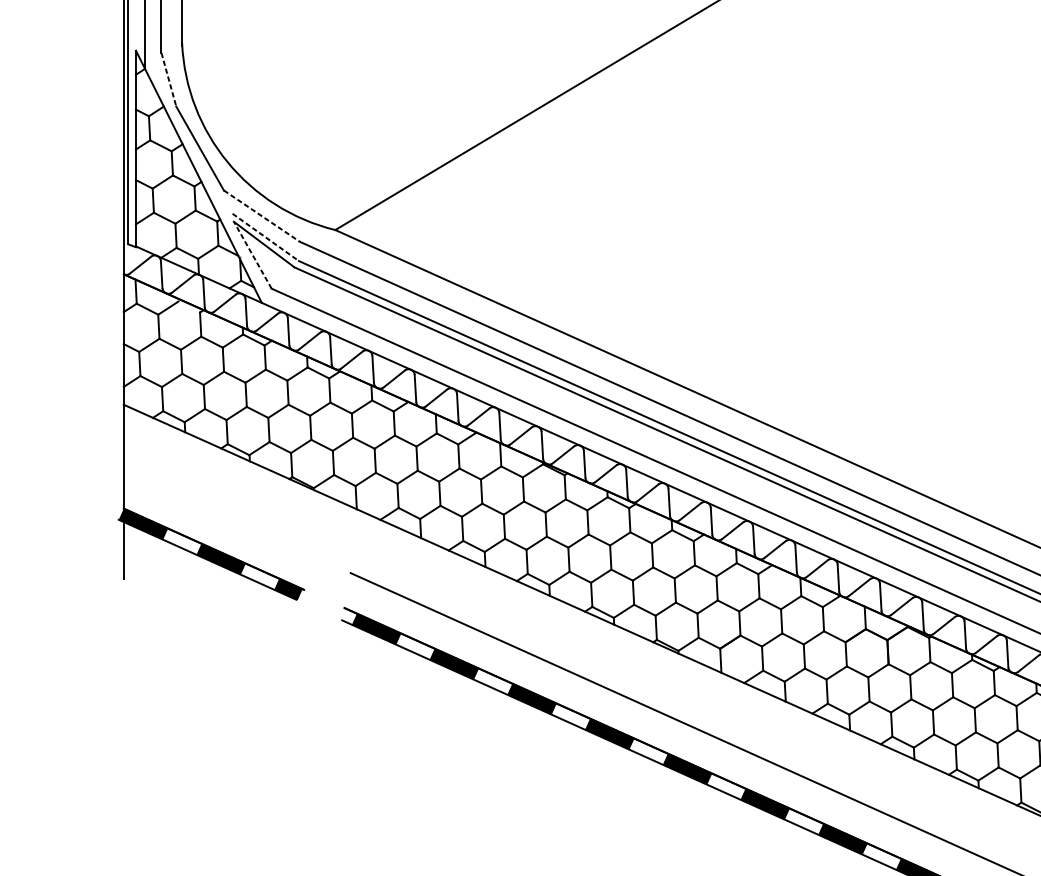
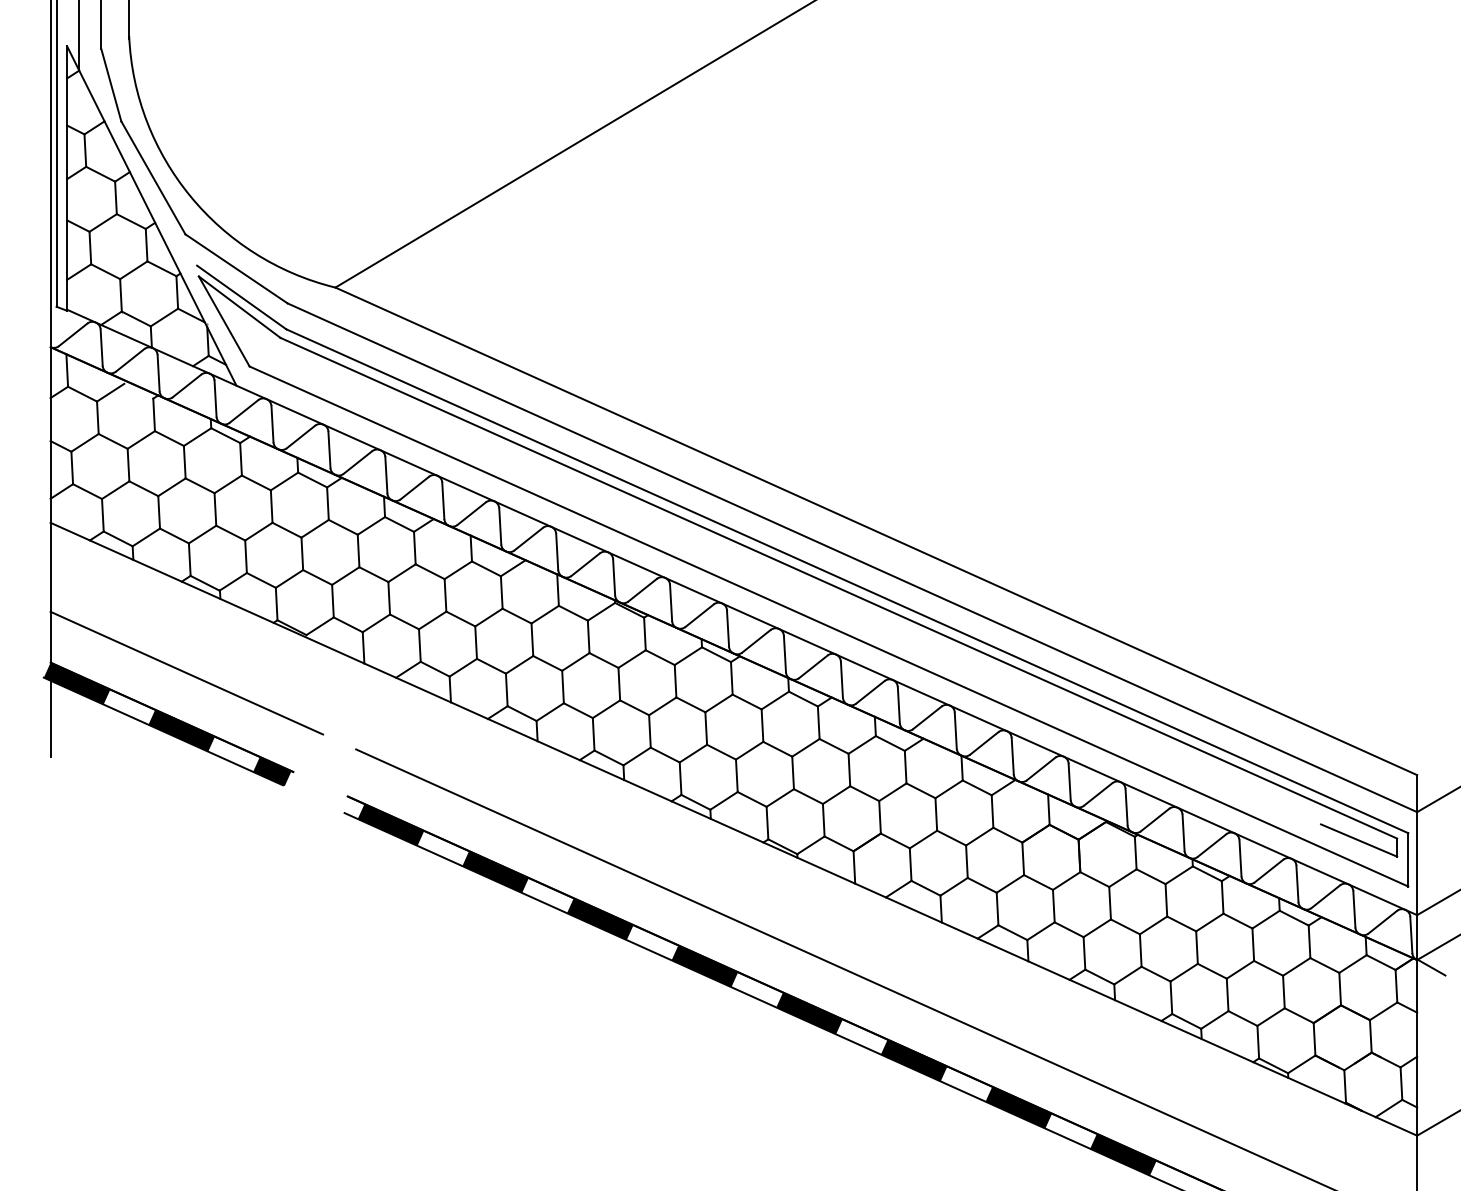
line: (169, 79) -> (111, 85), dashed -> solid
line: (261, 215) -> (236, 268), dashed -> solid
line: (265, 237) -> (241, 297), dashed -> solid
line: (252, 255) -> (224, 321), dashed -> solid
line: (224, 515) -> (186, 672), added

